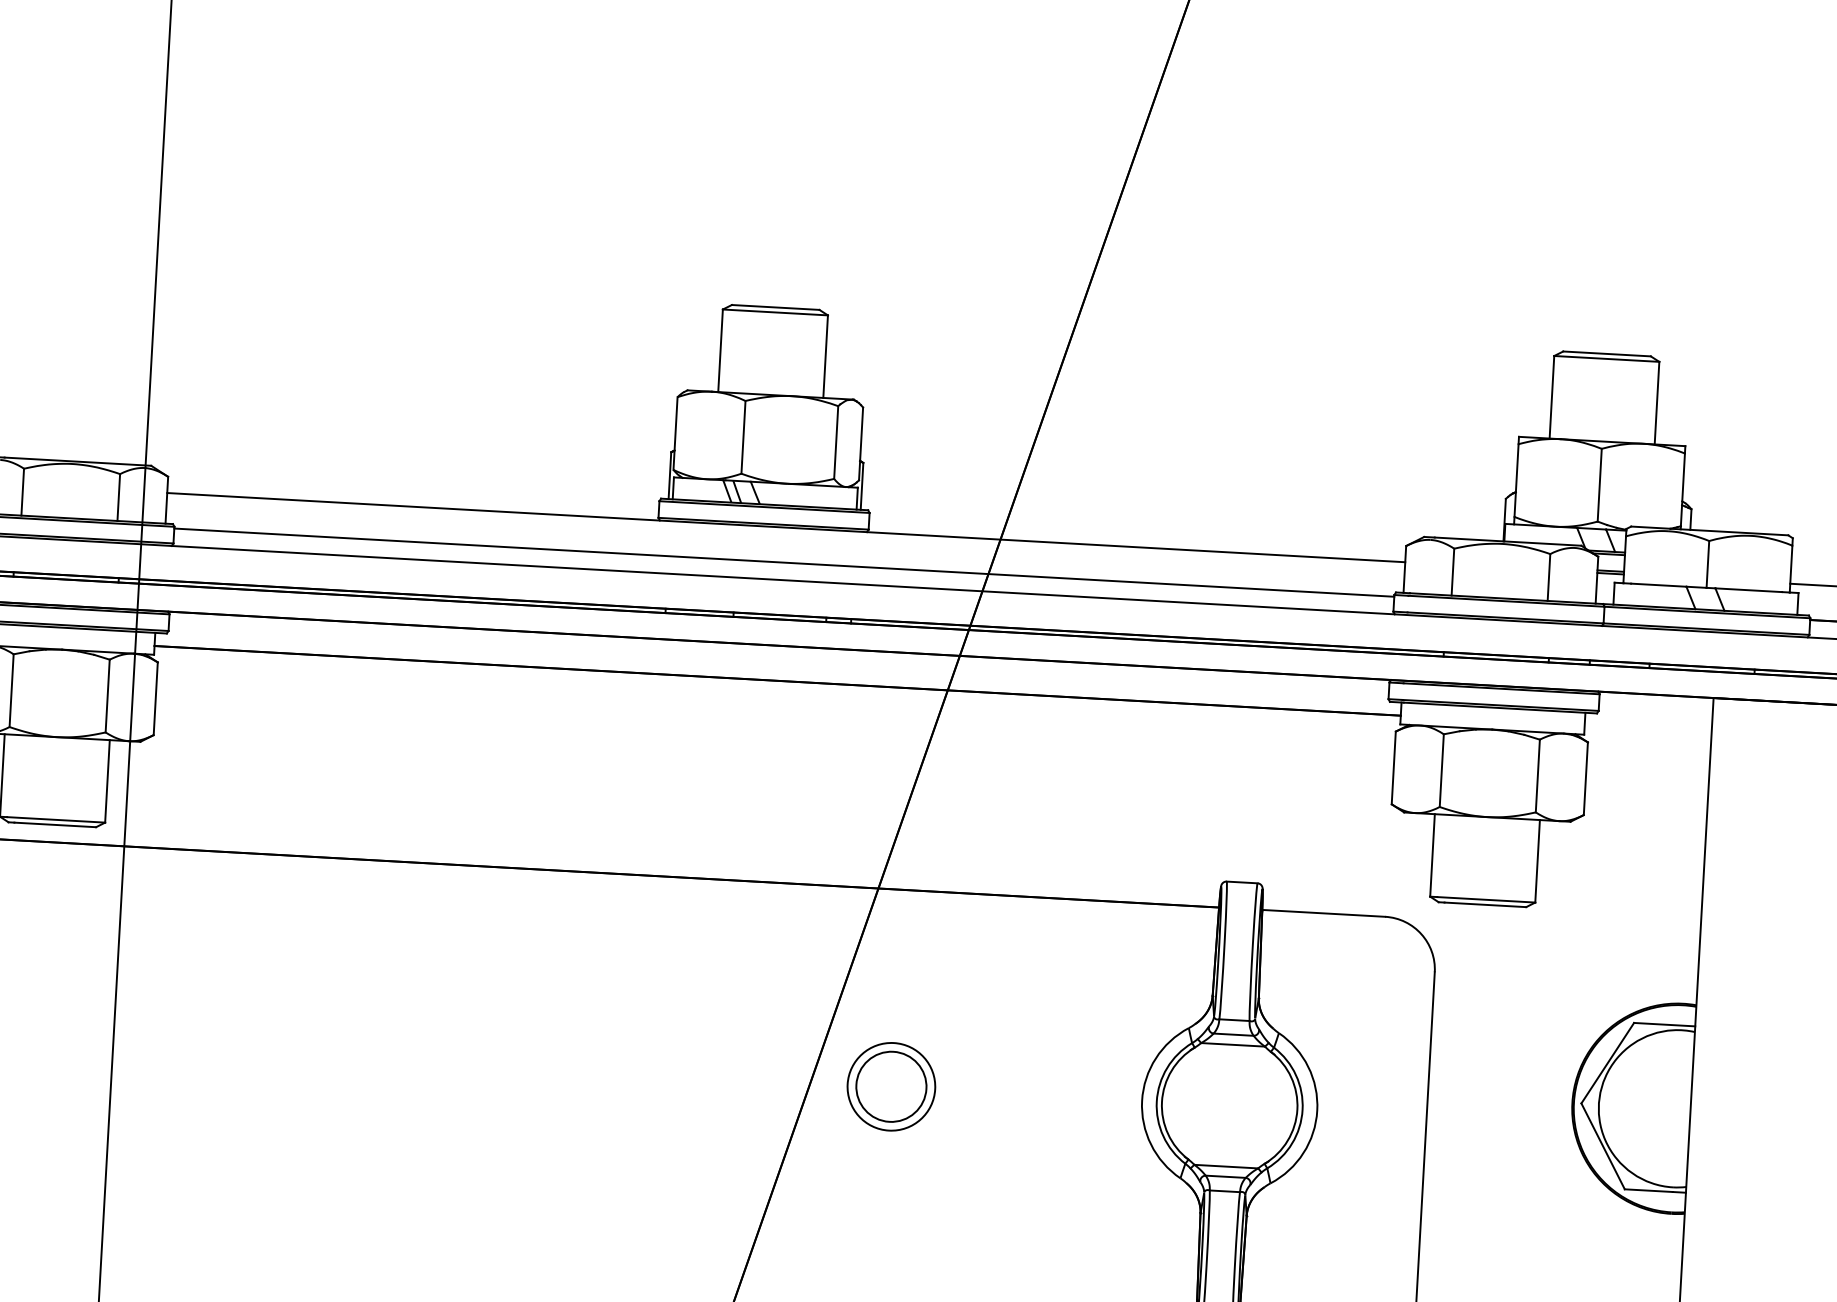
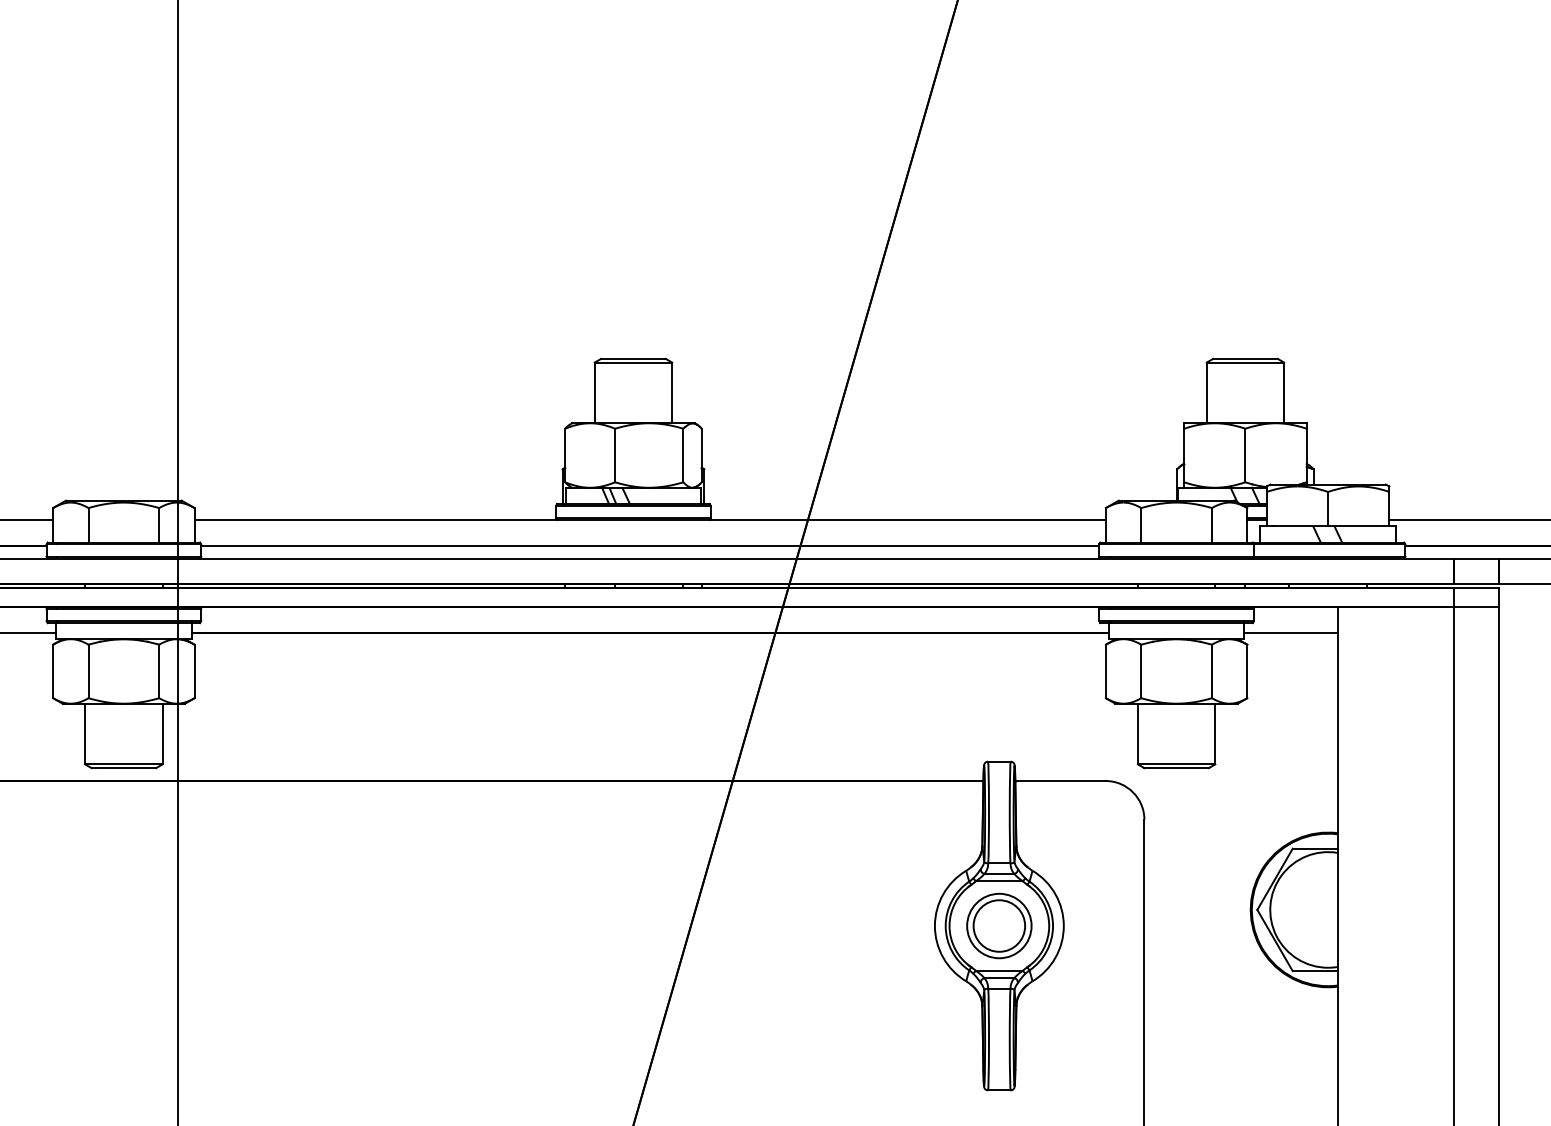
line: (1647, 729) -> (1290, 632), added
part: (891, 1086) -> (999, 925), moved

